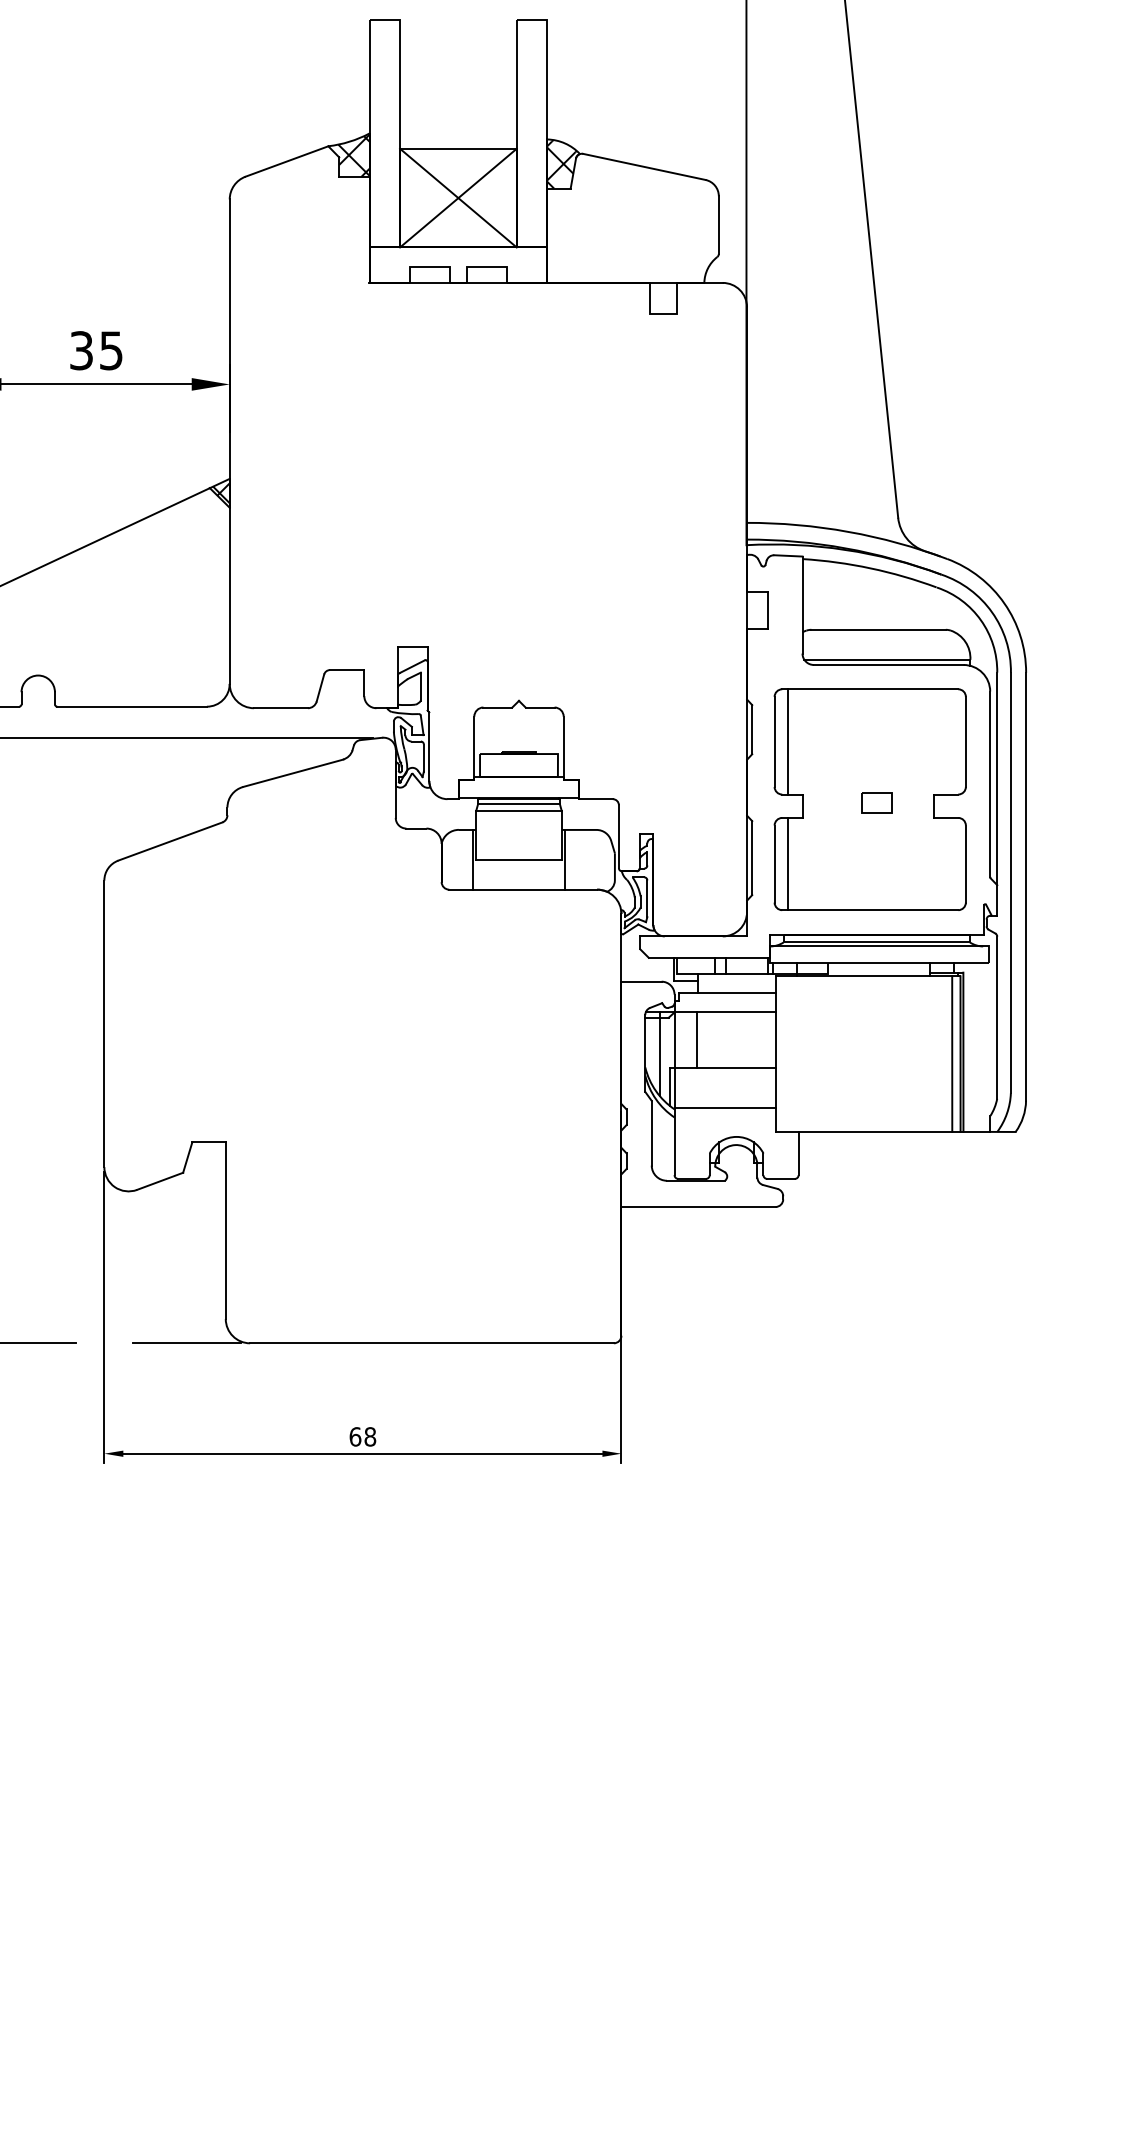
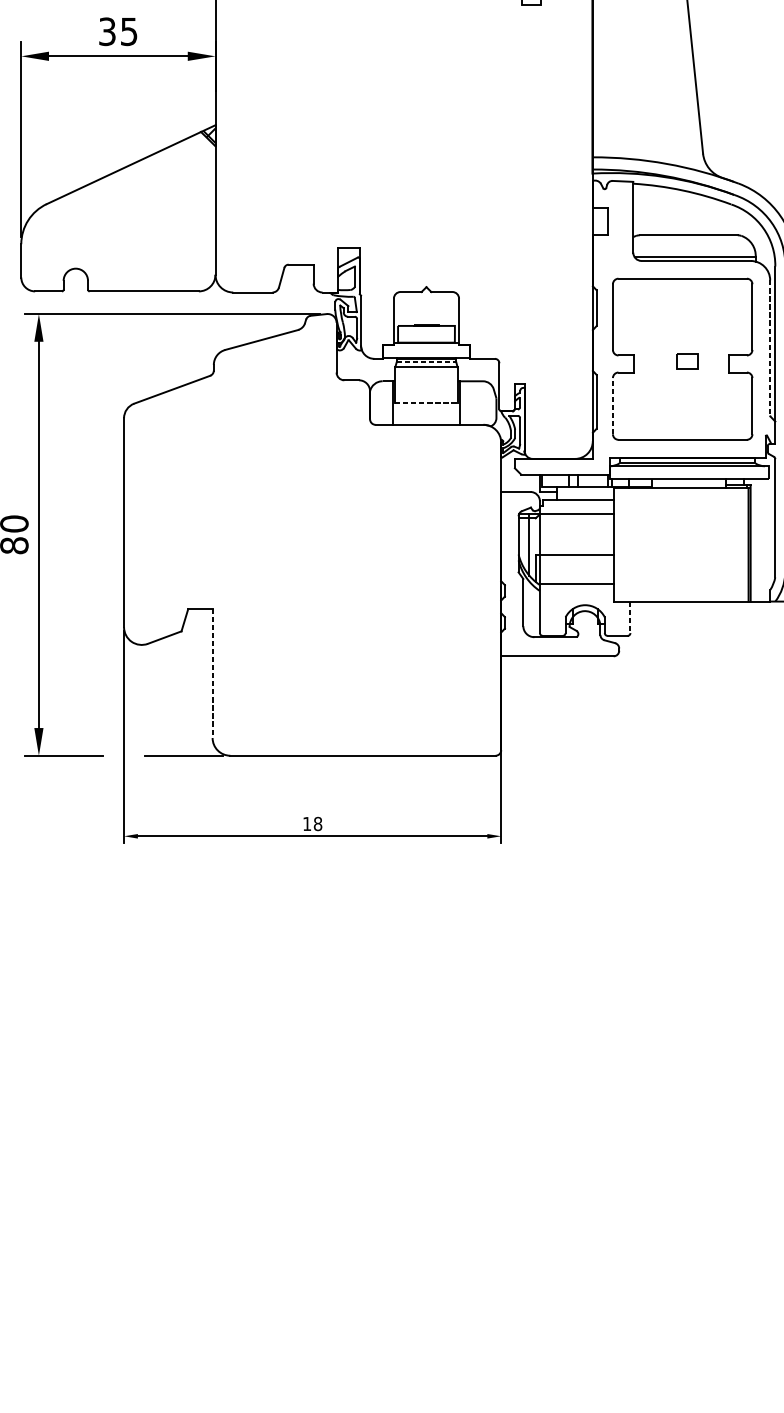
line: (788, 741) -> (623, 316), removed
line: (990, 784) -> (770, 348), solid -> dashed
line: (519, 803) -> (426, 362), solid -> dashed
line: (518, 860) -> (426, 403), solid -> dashed
line: (788, 863) -> (623, 405), removed
line: (774, 864) -> (612, 406), solid -> dashed
line: (697, 1039) -> (556, 534), removed
line: (952, 1053) -> (742, 544), removed
line: (798, 1153) -> (630, 617), solid -> dashed
line: (225, 1231) -> (212, 674), solid -> dashed
text: (355, 1436) -> (307, 823), 68 -> 18

